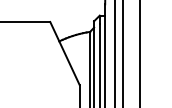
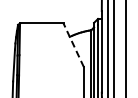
line: (64, 52) -> (73, 44), solid -> dashed

